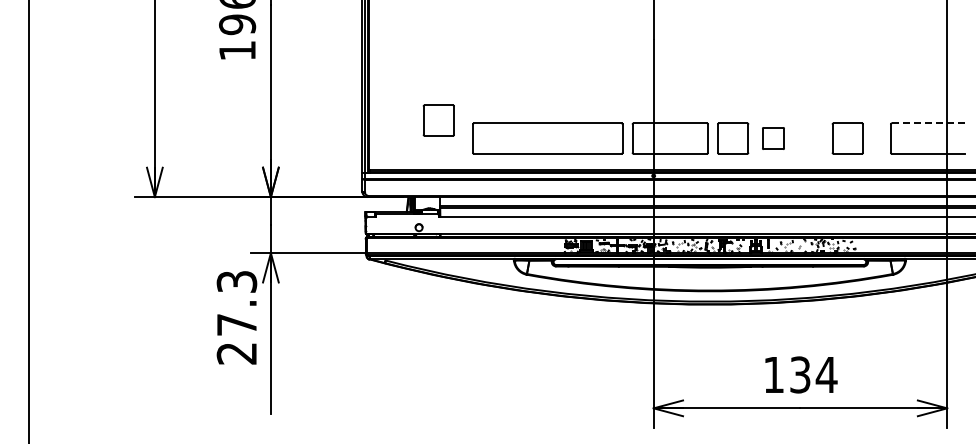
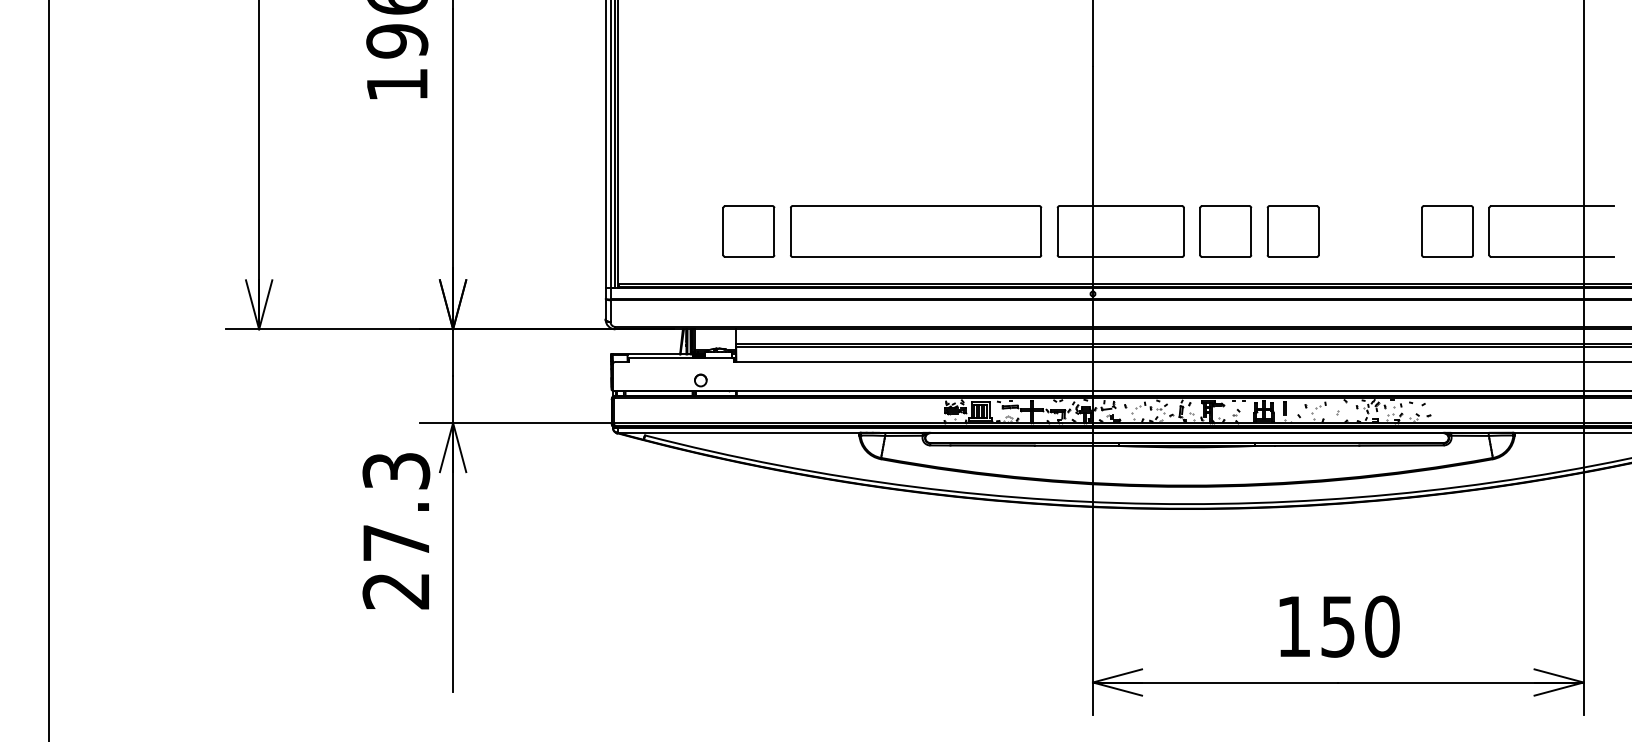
part: (438, 120) -> (748, 231), moved
line: (928, 123) -> (1552, 206), dashed -> solid
part: (773, 138) -> (1293, 231), size x1.43
part: (847, 138) -> (1447, 231), moved
text: (814, 374) -> (1361, 625), 134 -> 150

